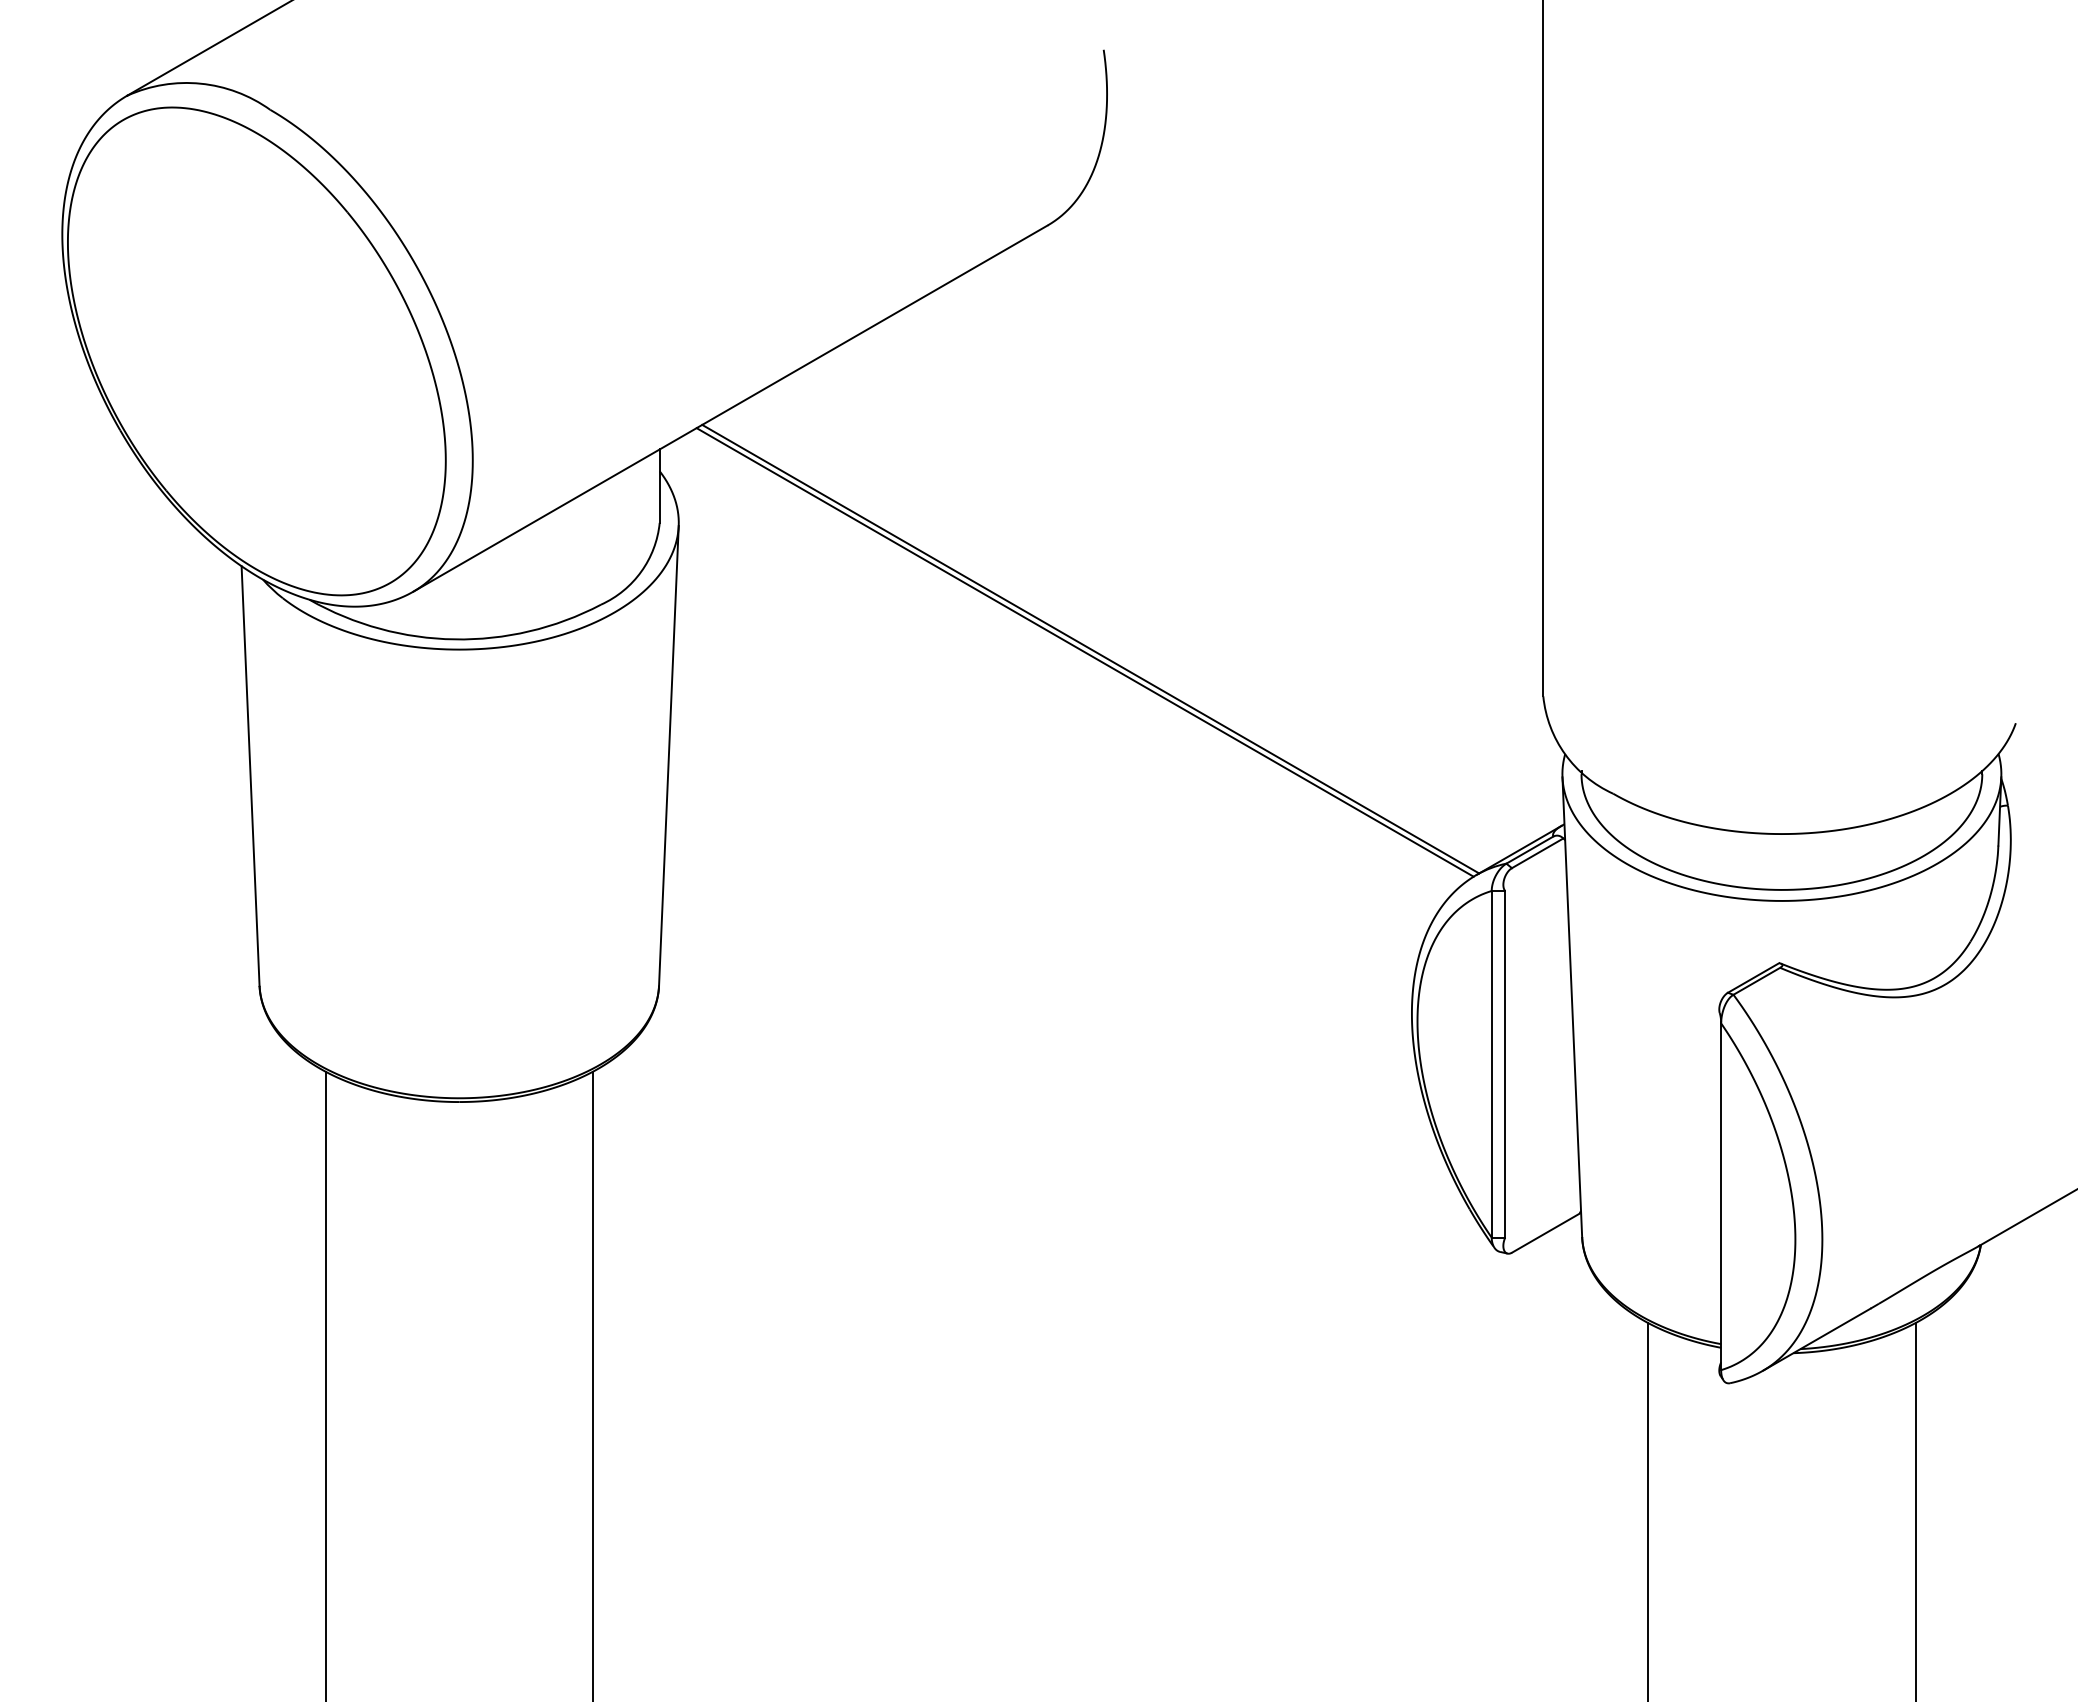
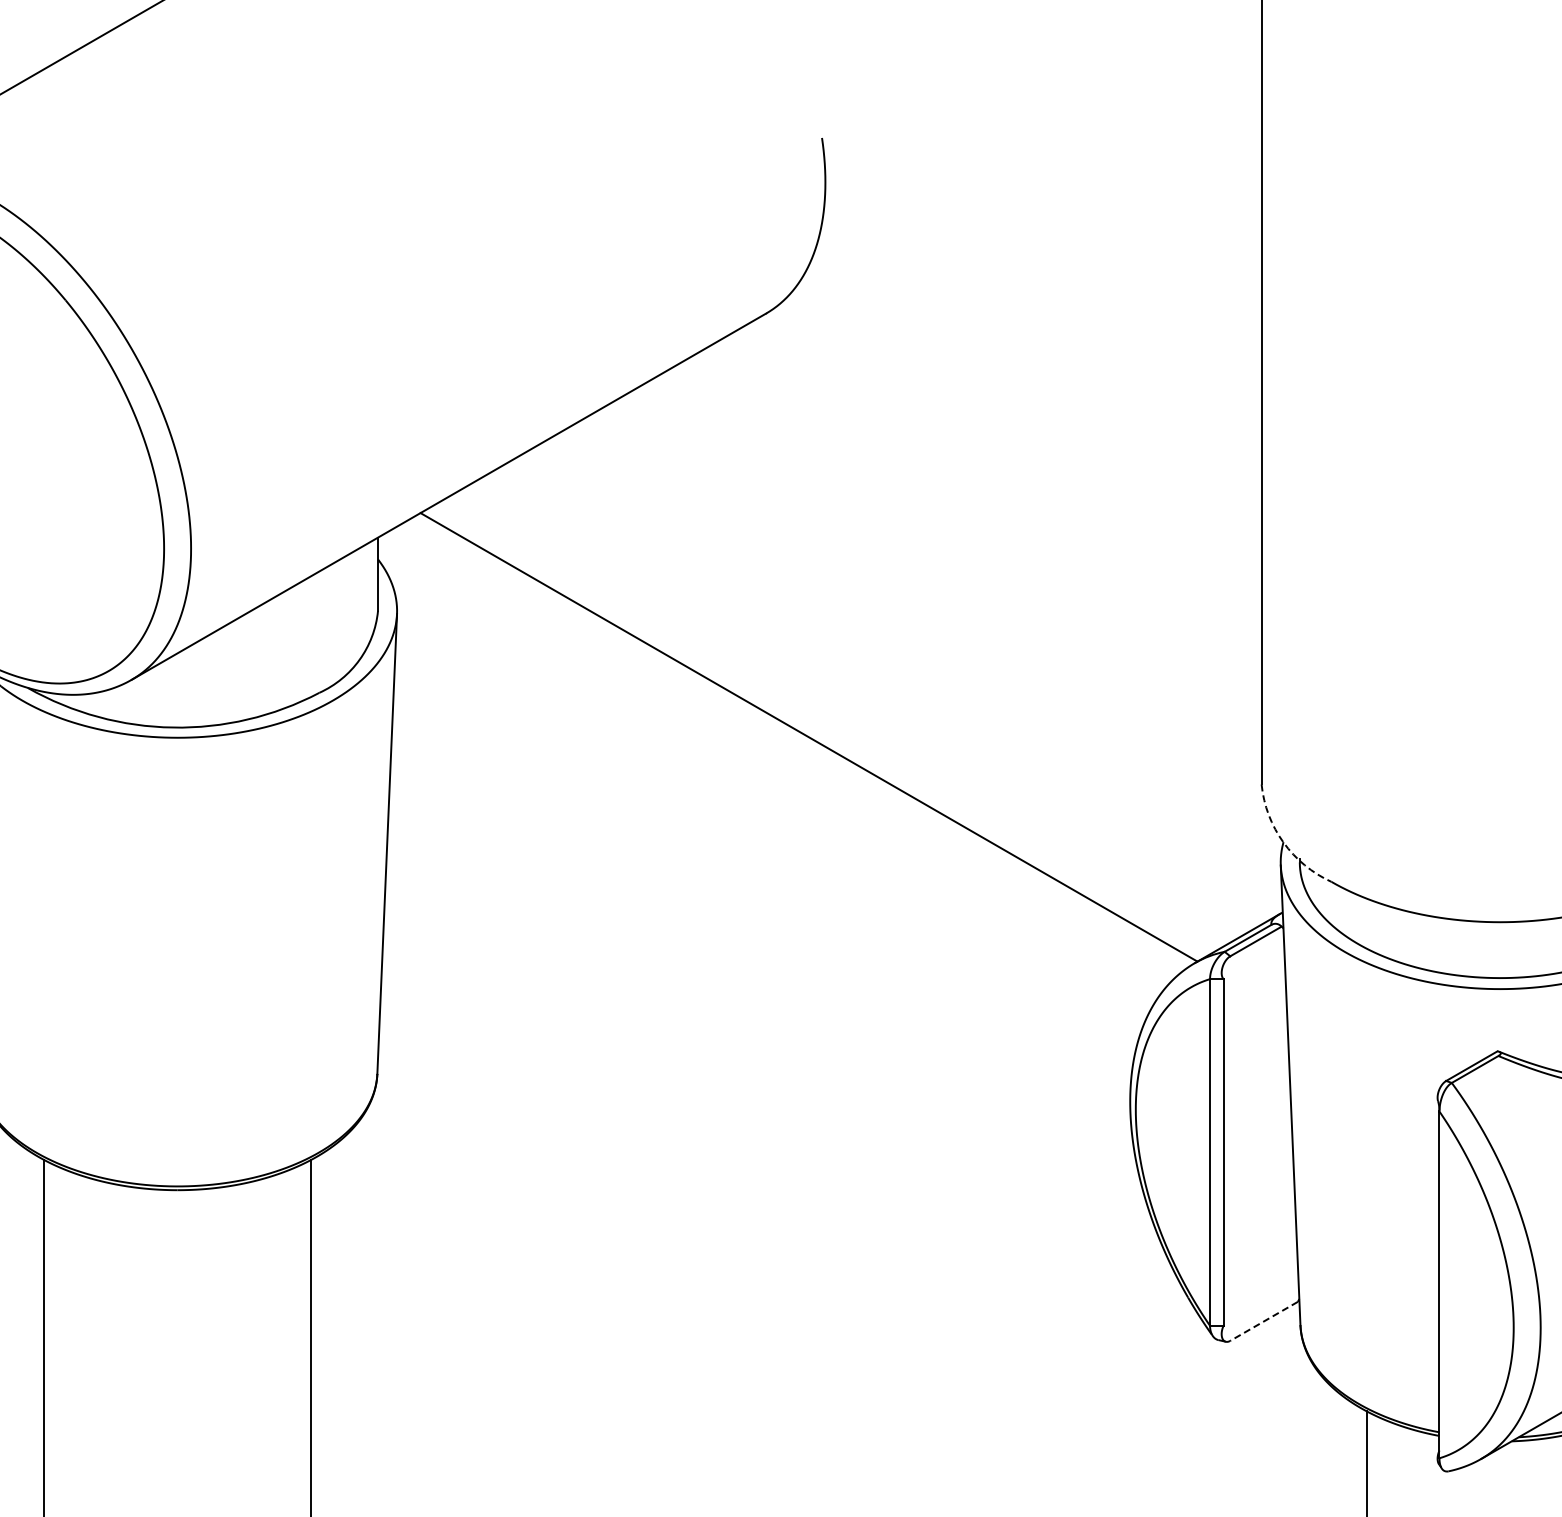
line: (1084, 652) -> (802, 740), removed
arc: (1565, 754) -> (1283, 842), solid -> dashed
line: (1545, 1233) -> (1263, 1321), solid -> dashed

